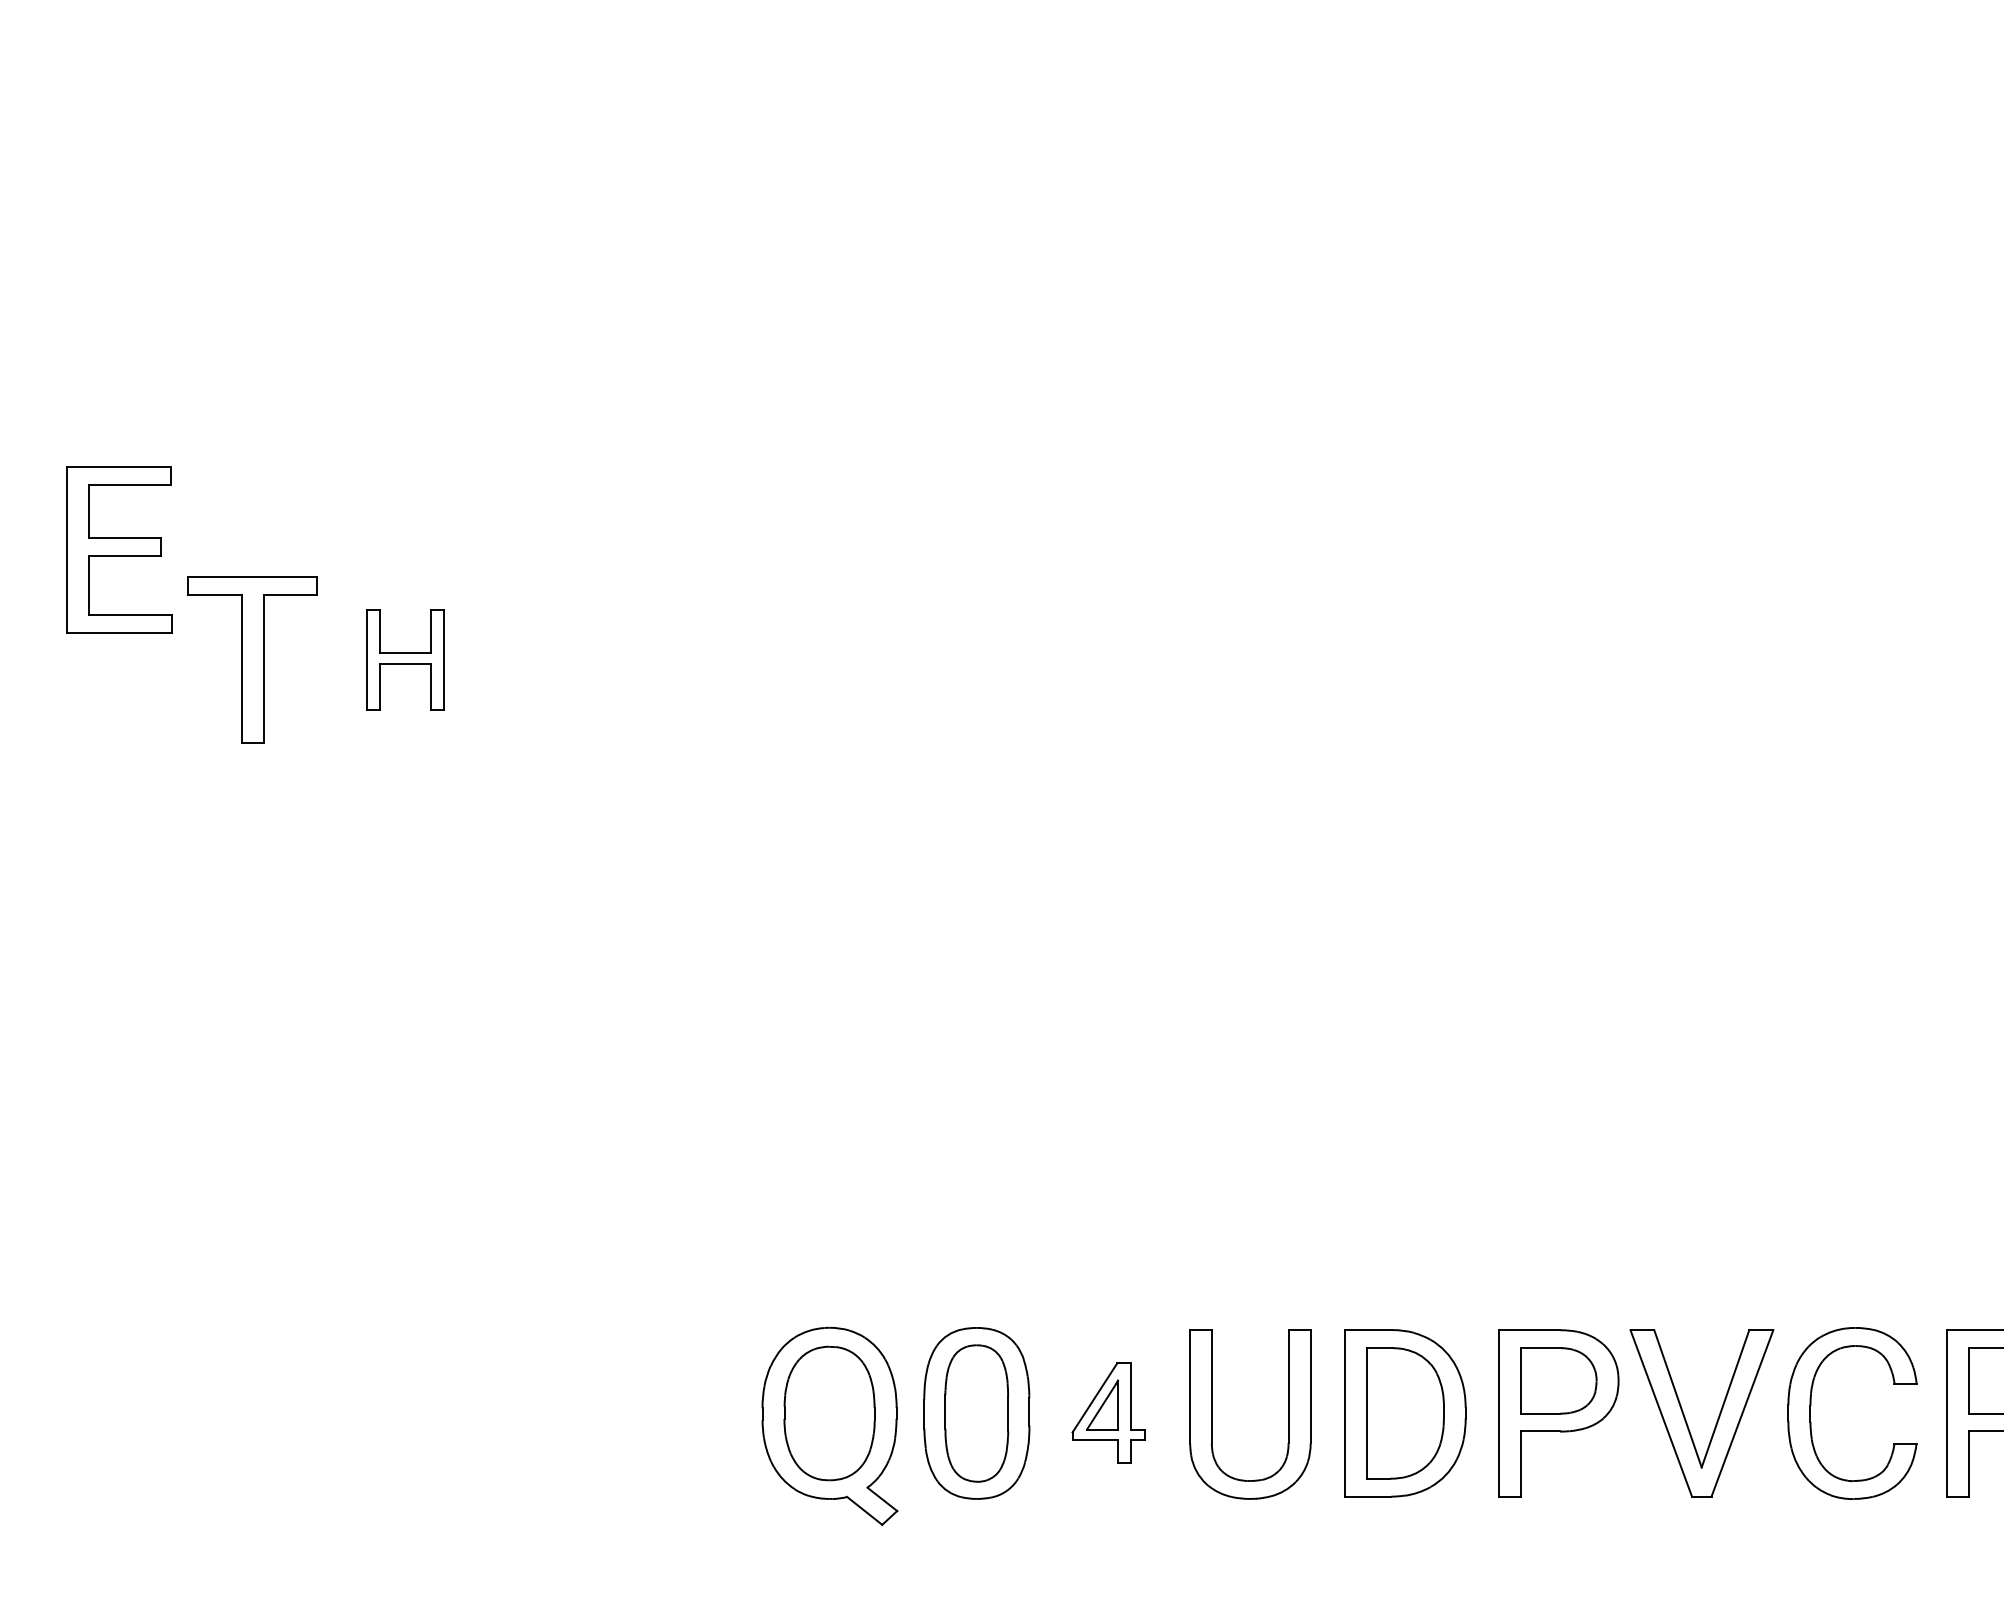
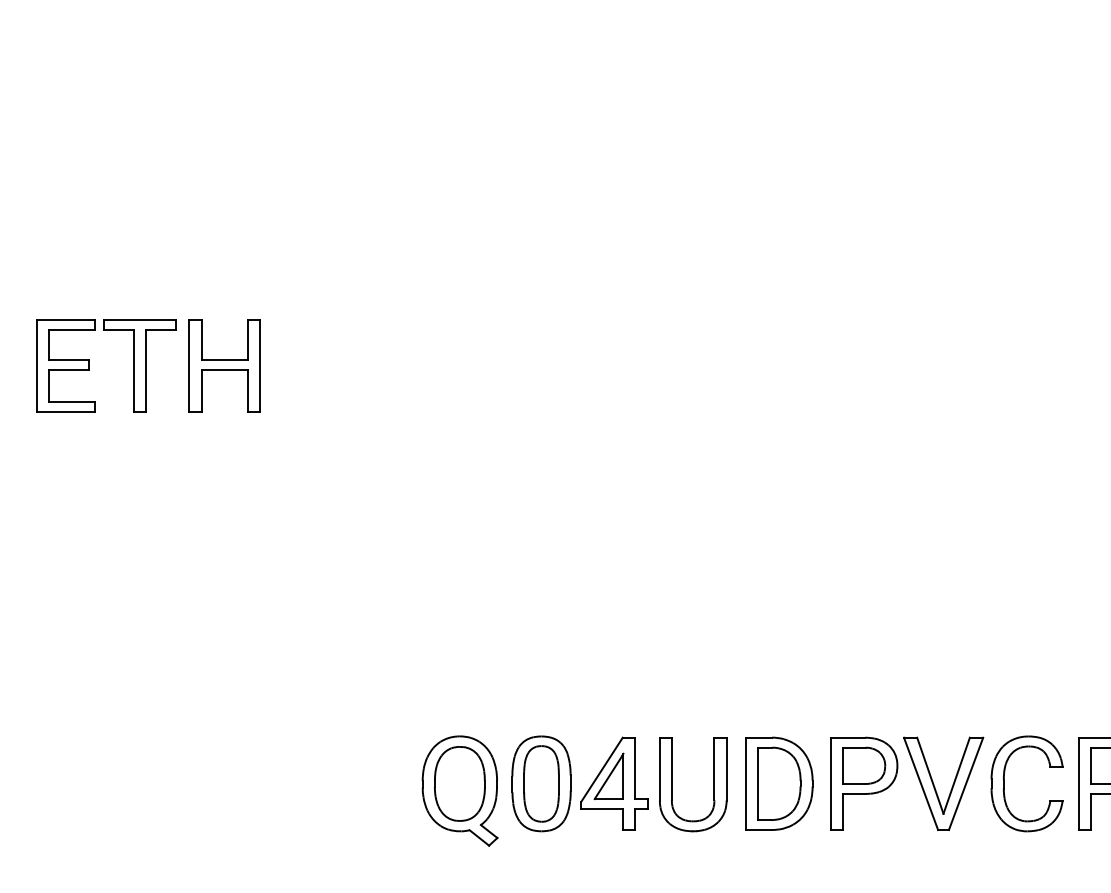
part: (118, 548) -> (65, 365), moved
part: (405, 658) -> (224, 365), size x1.67
part: (1108, 1412) -> (614, 783), size x1.67

